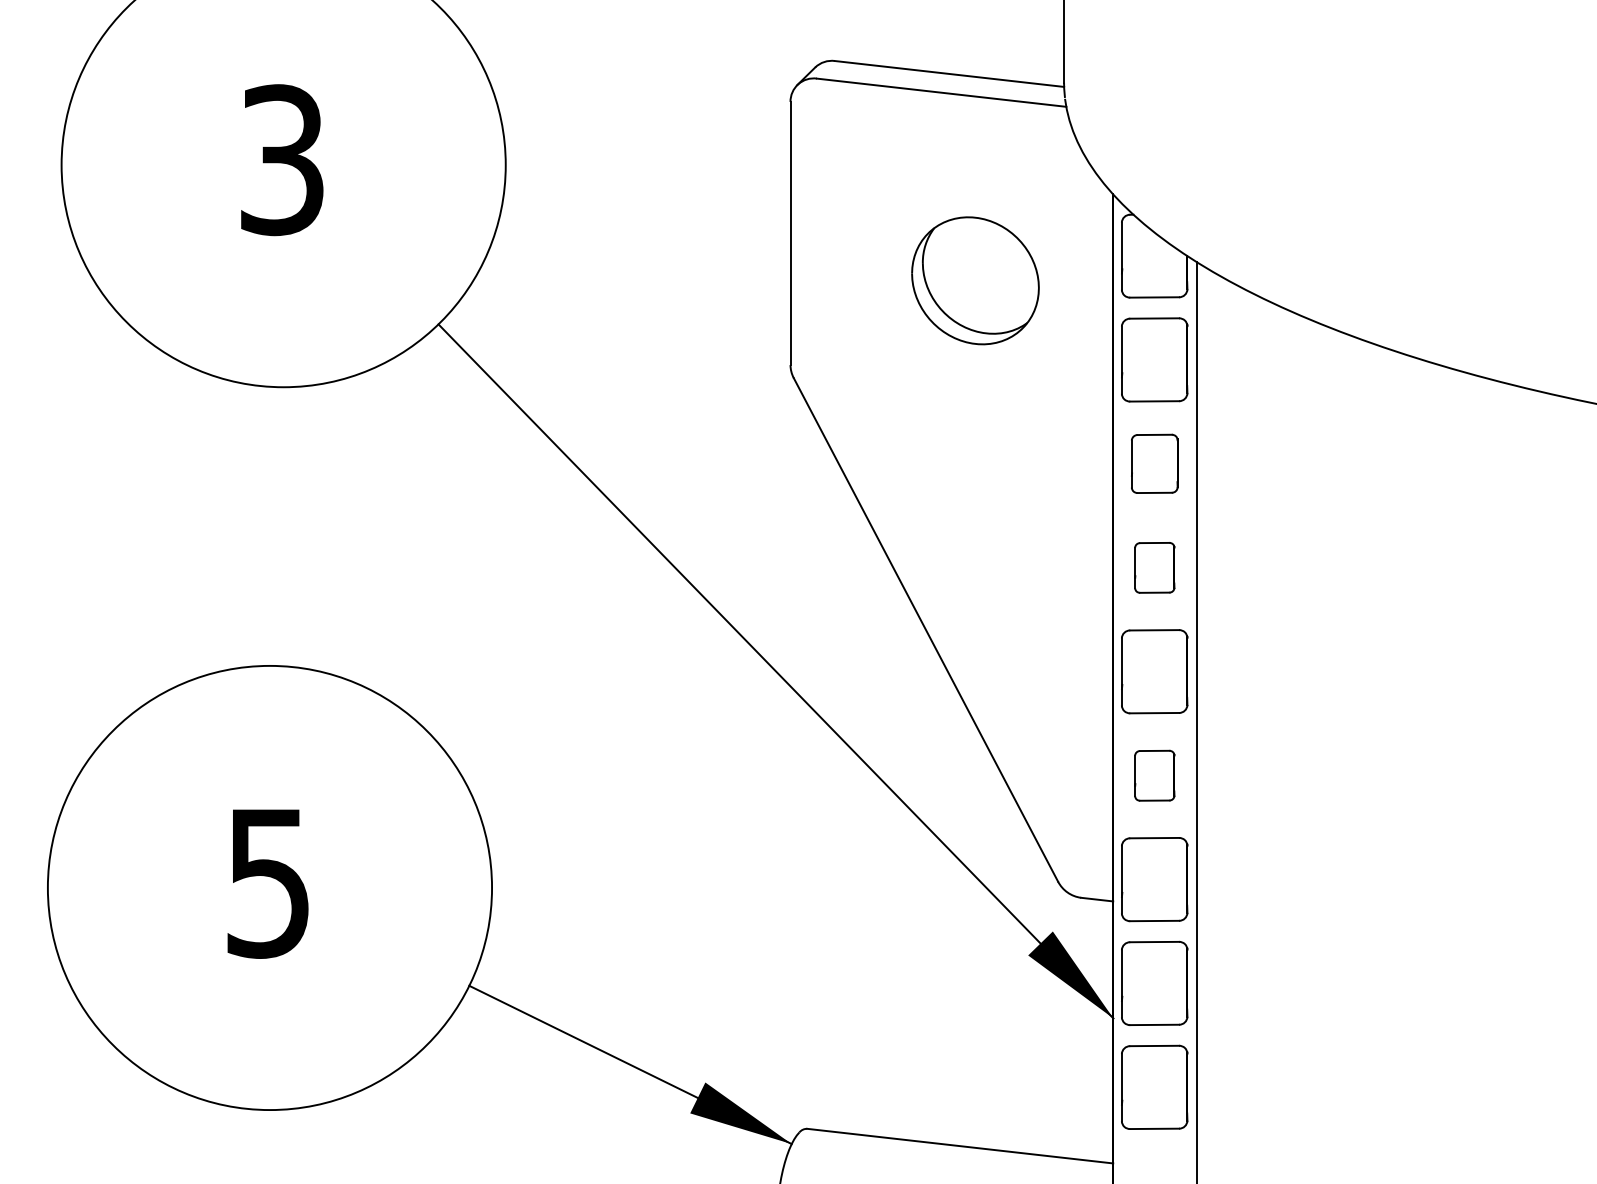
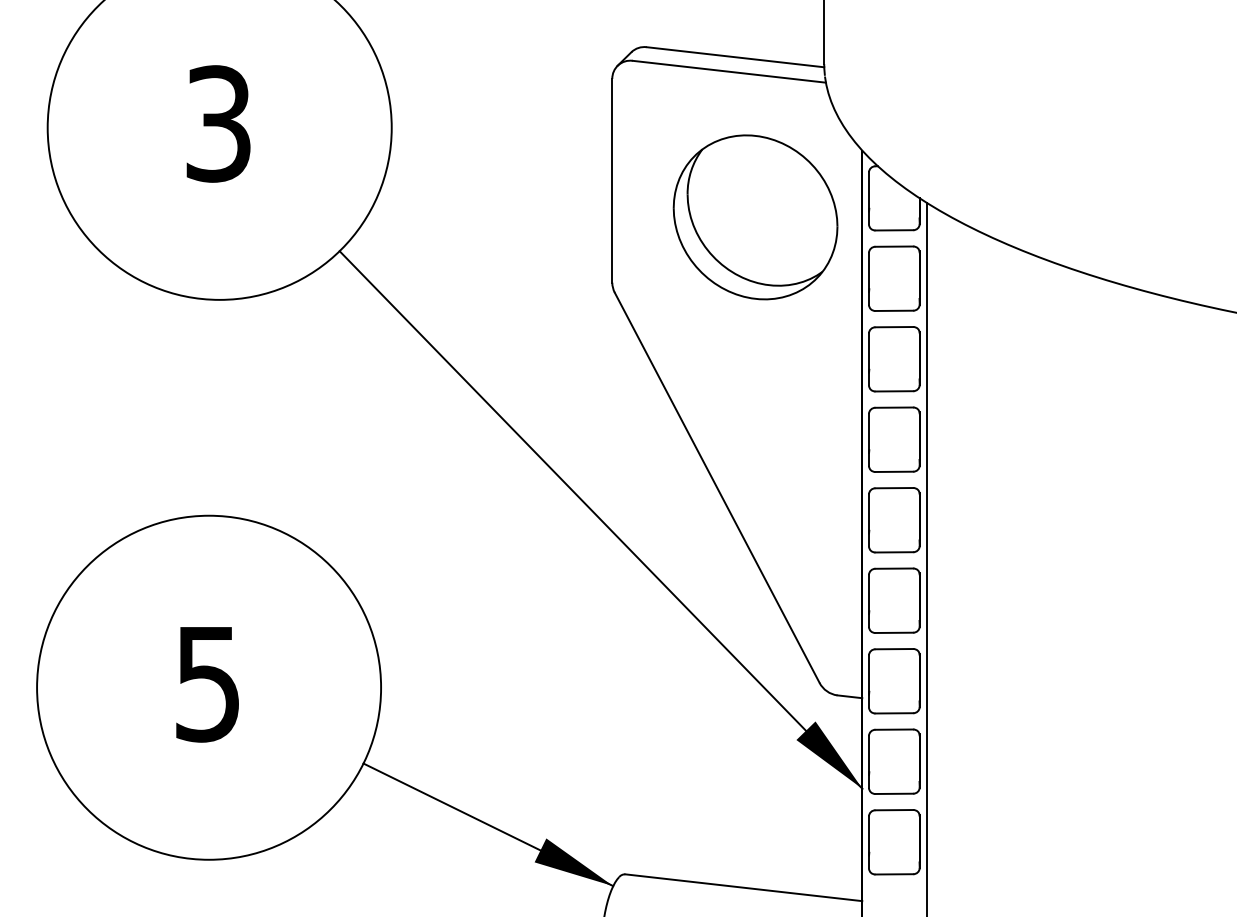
part: (975, 280) -> (755, 217), size x1.67
part: (1154, 463) -> (894, 358), size x1.43
part: (1154, 567) -> (894, 439), size x1.67
part: (1154, 775) -> (894, 600), size x1.67

